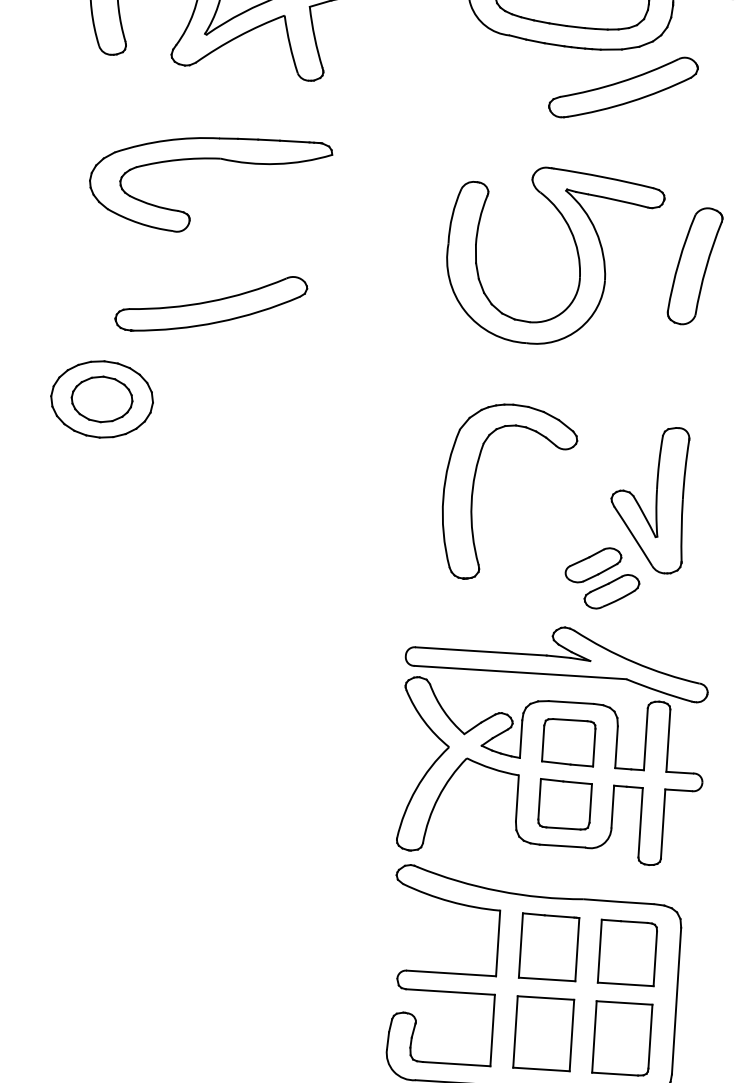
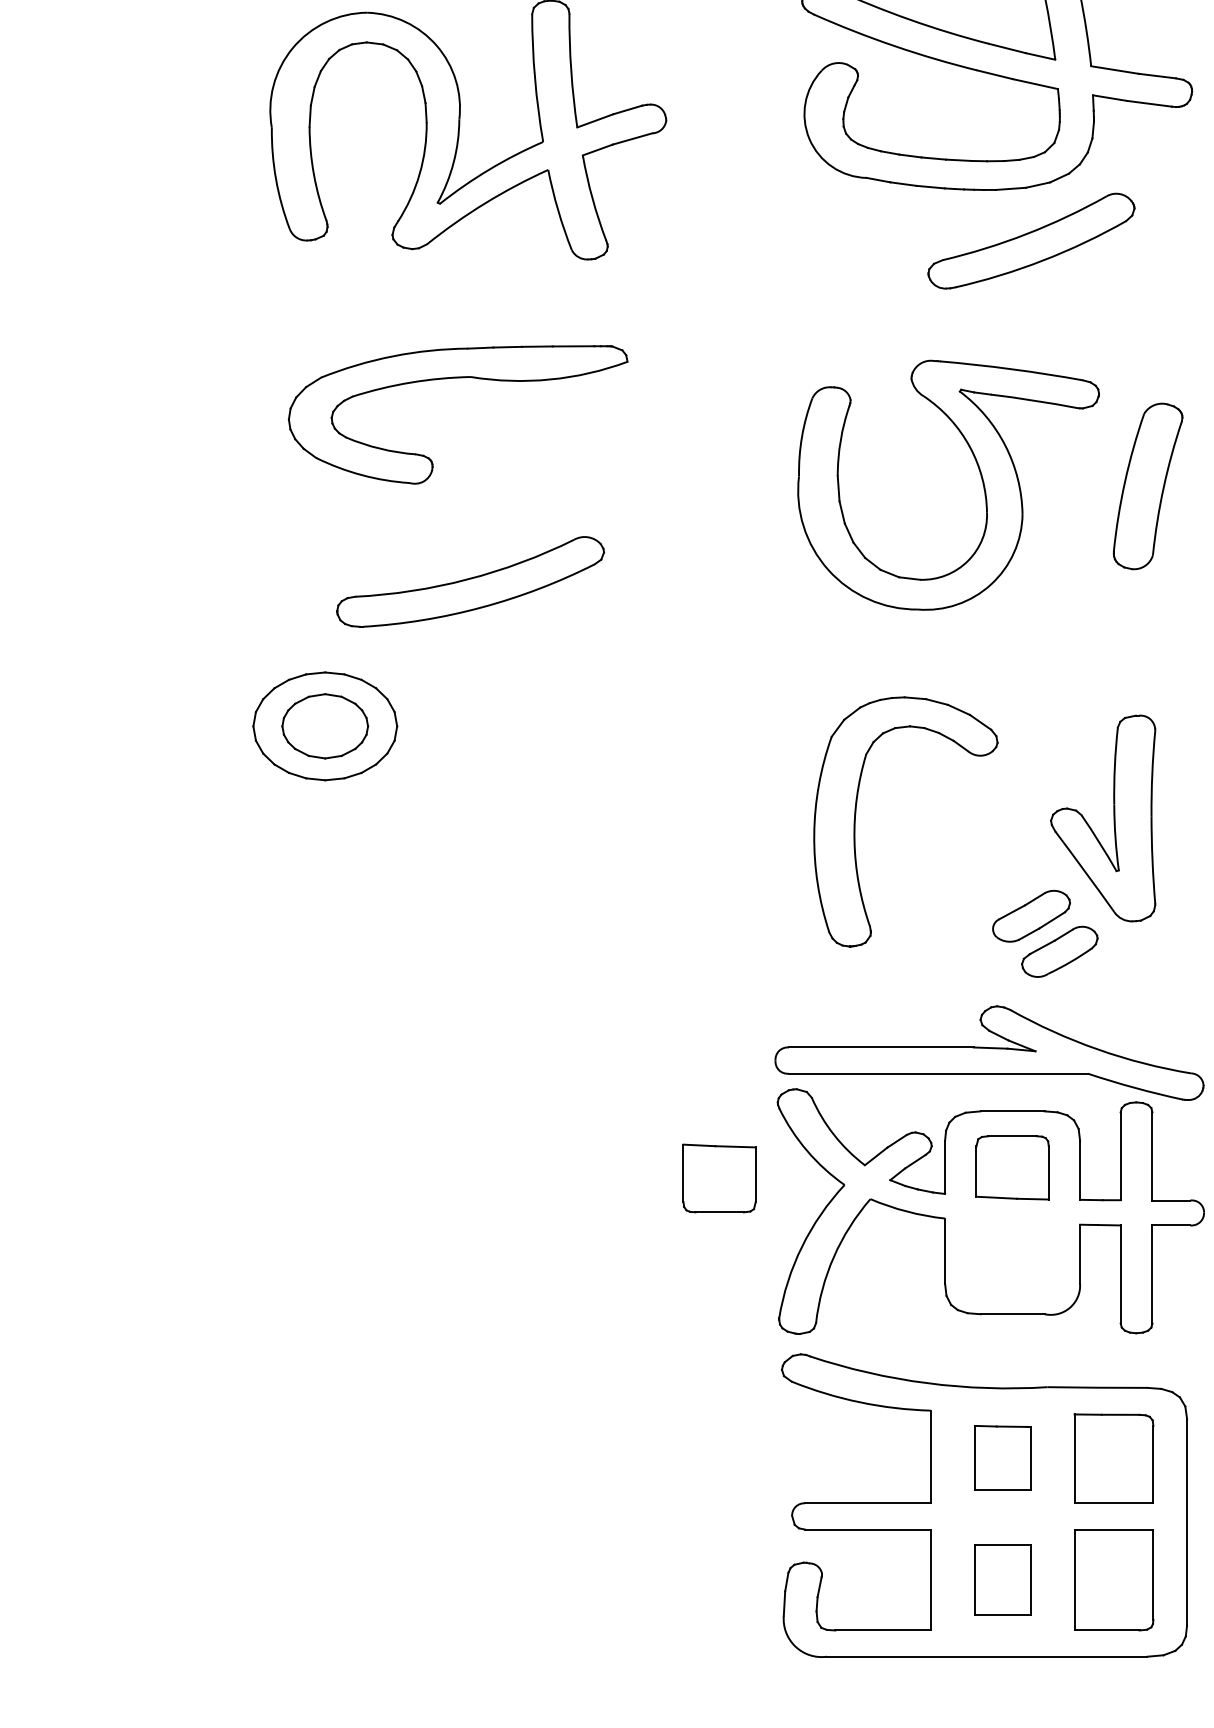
part: (564, 804) -> (719, 1178), moved
part: (548, 947) -> (1002, 1457), size x0.7
part: (543, 1033) -> (1002, 1579), size x0.7

